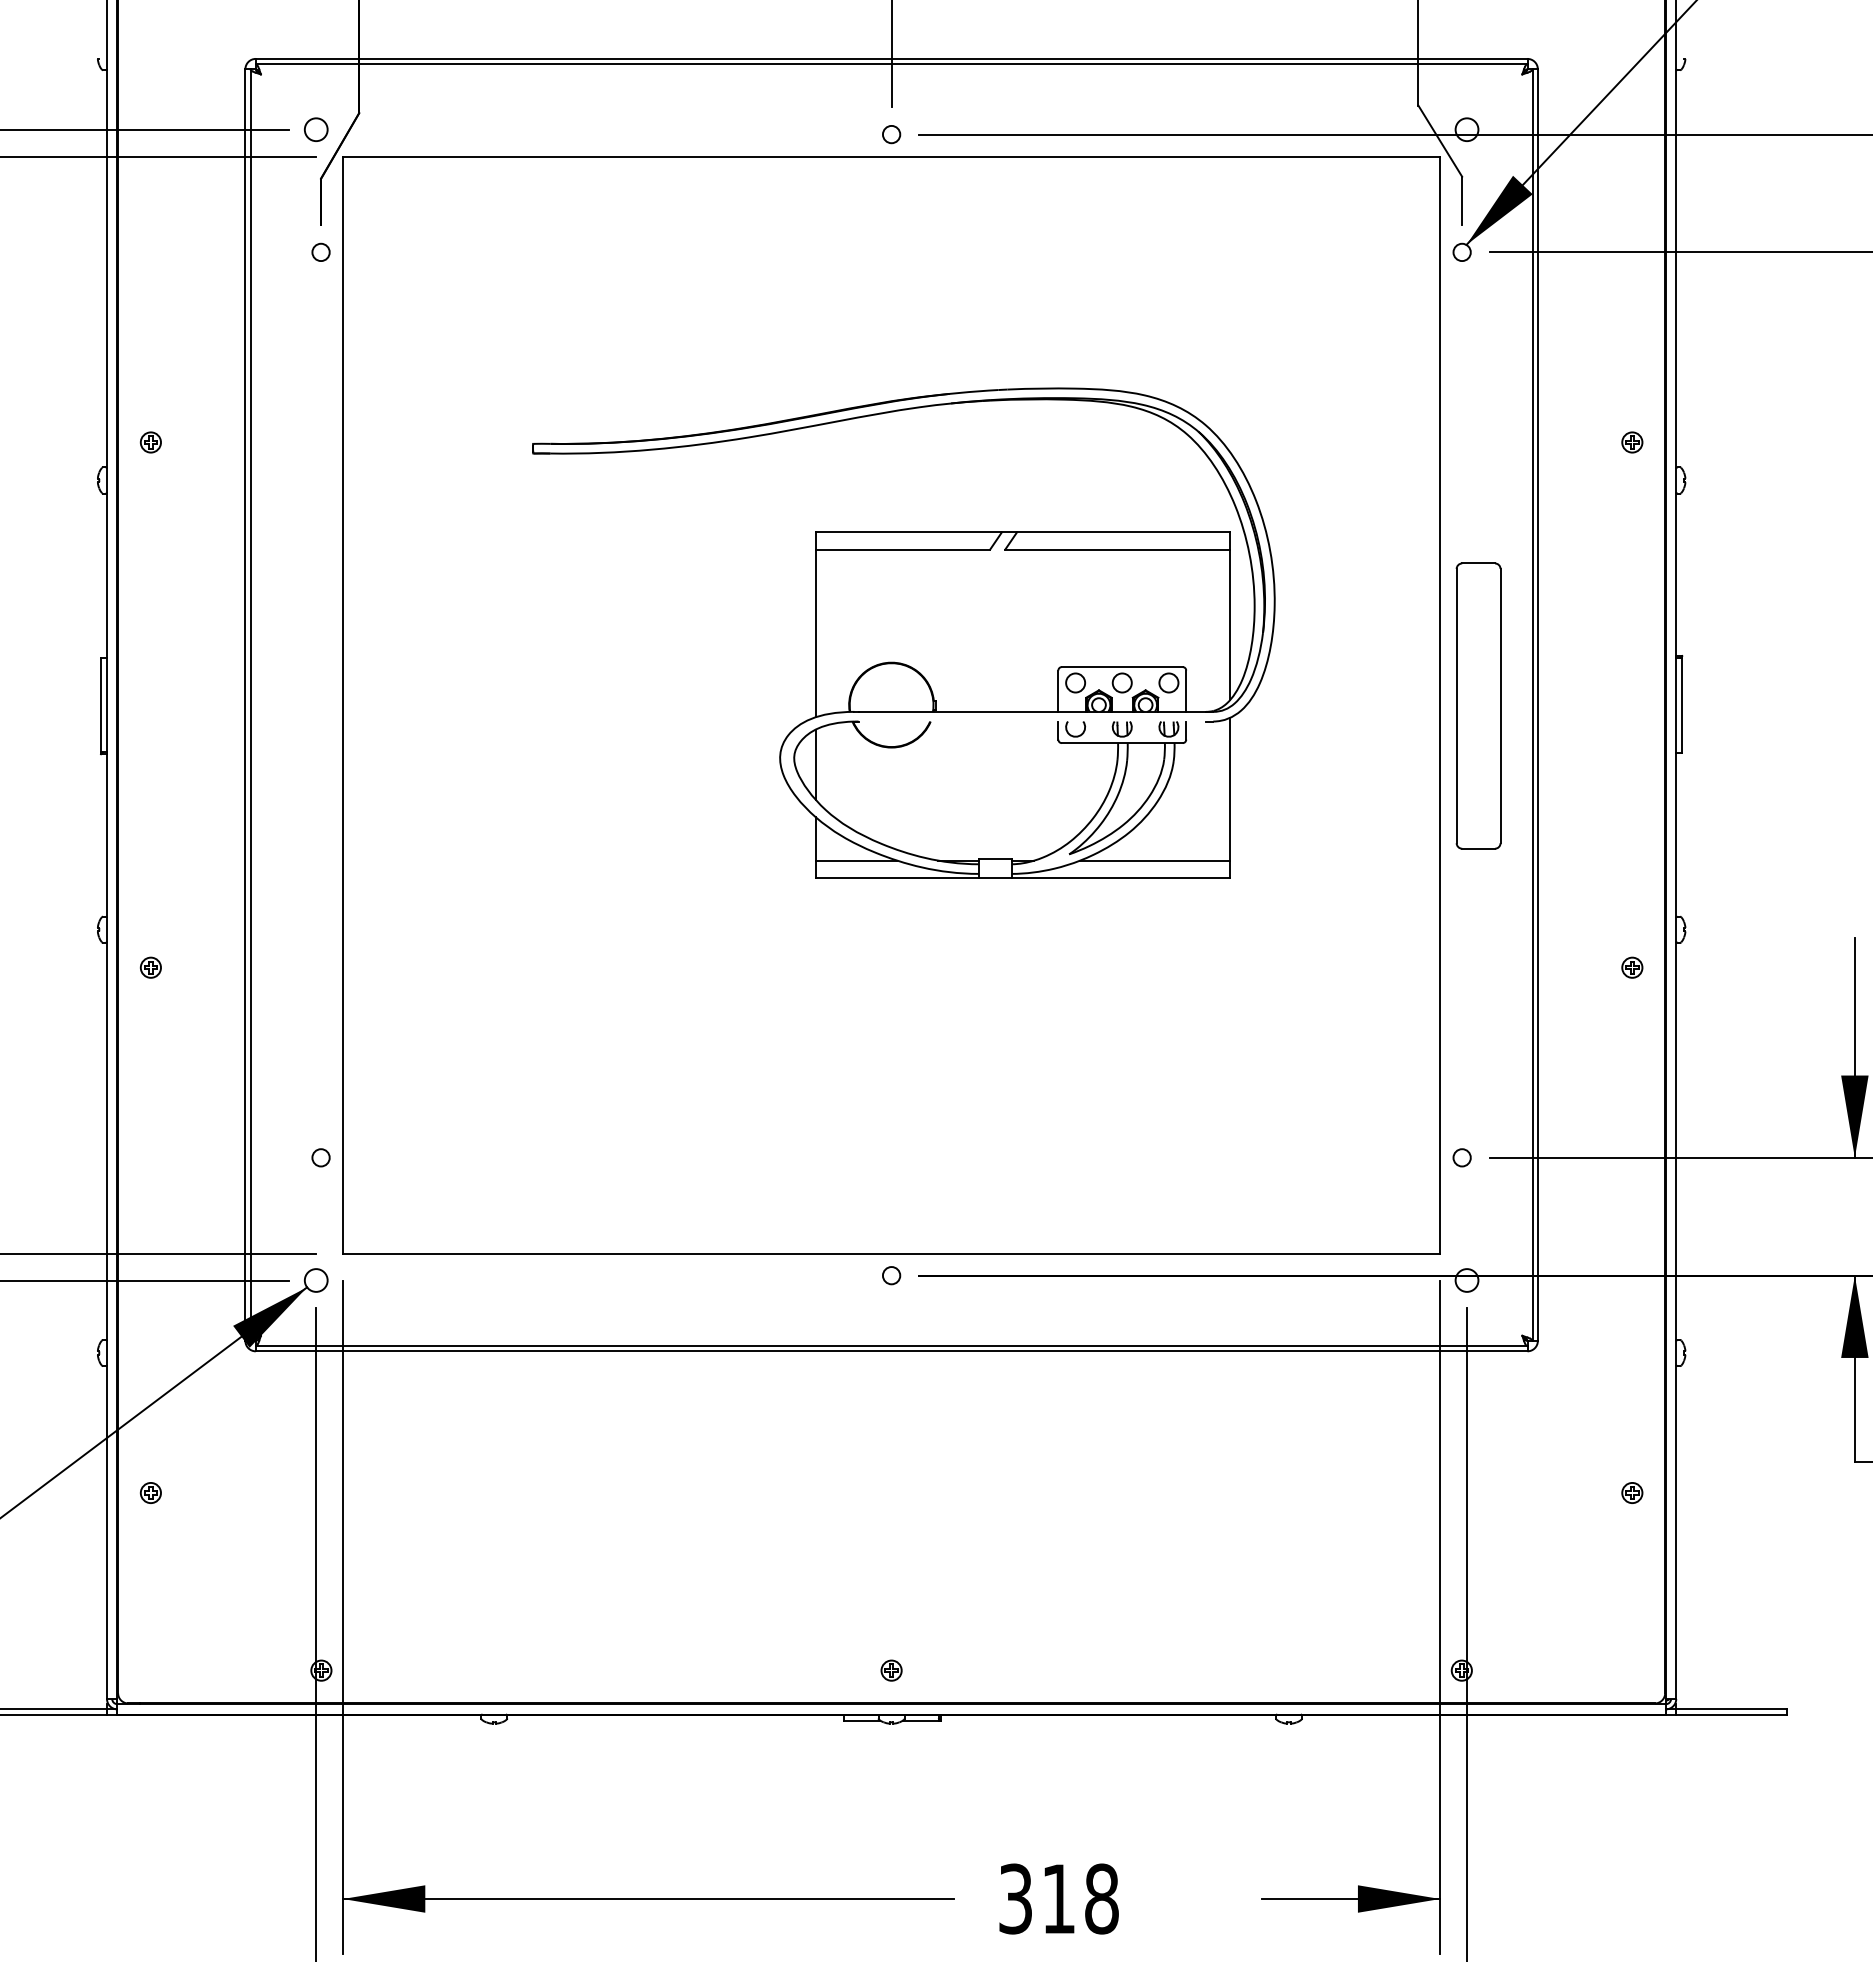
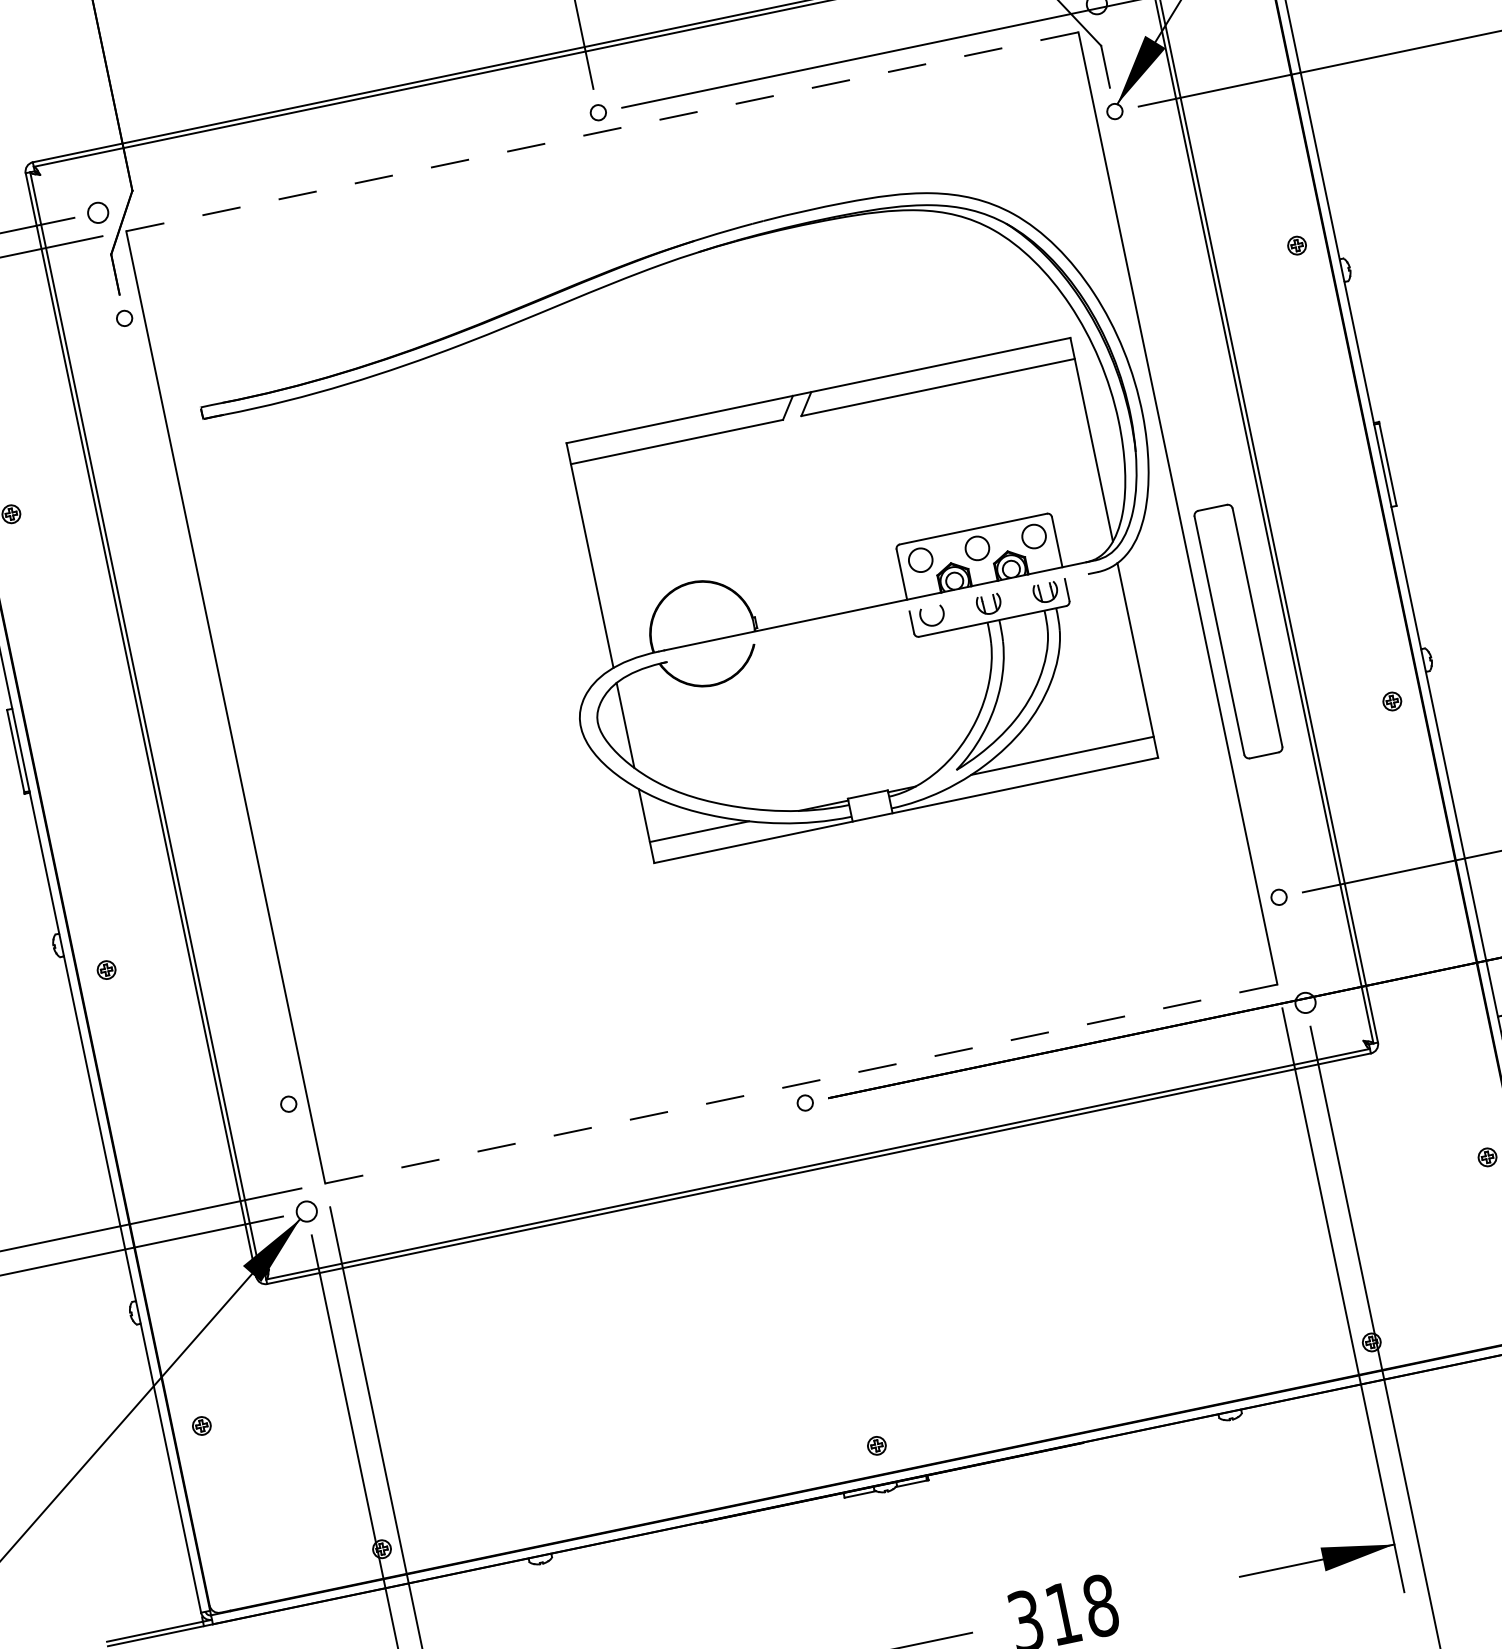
line: (891, 156) -> (602, 131), solid -> dashed
part: (903, 632) -> (698, 542), size x1.4
part: (1478, 705) -> (1238, 631), moved
line: (891, 1253) -> (801, 1083), solid -> dashed

